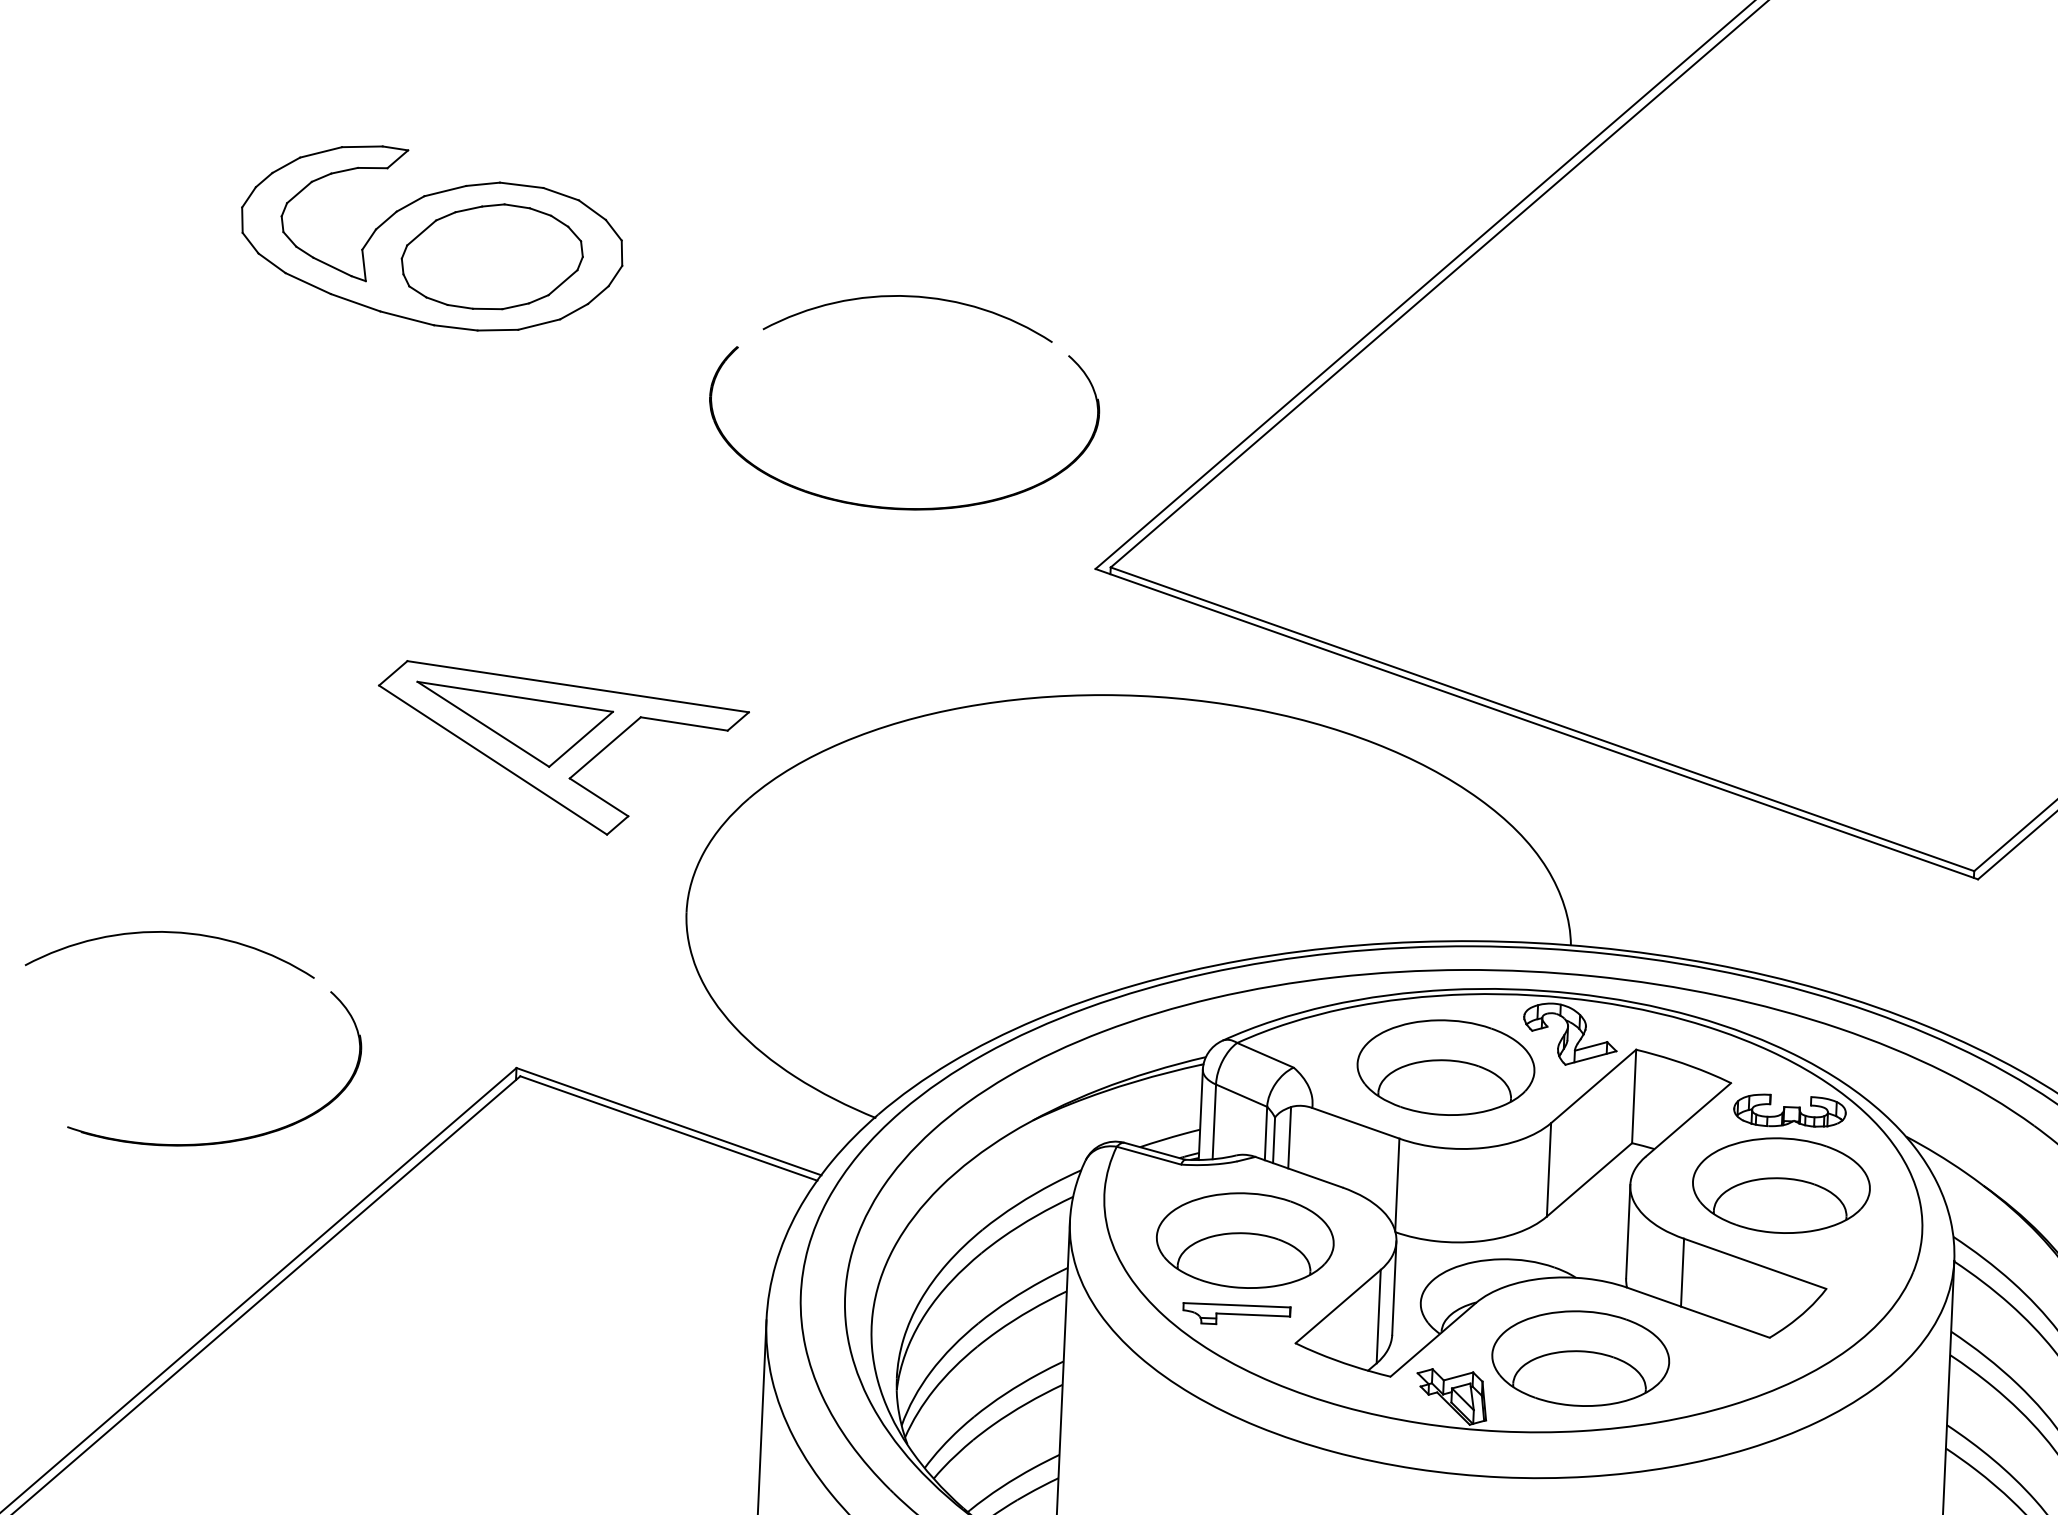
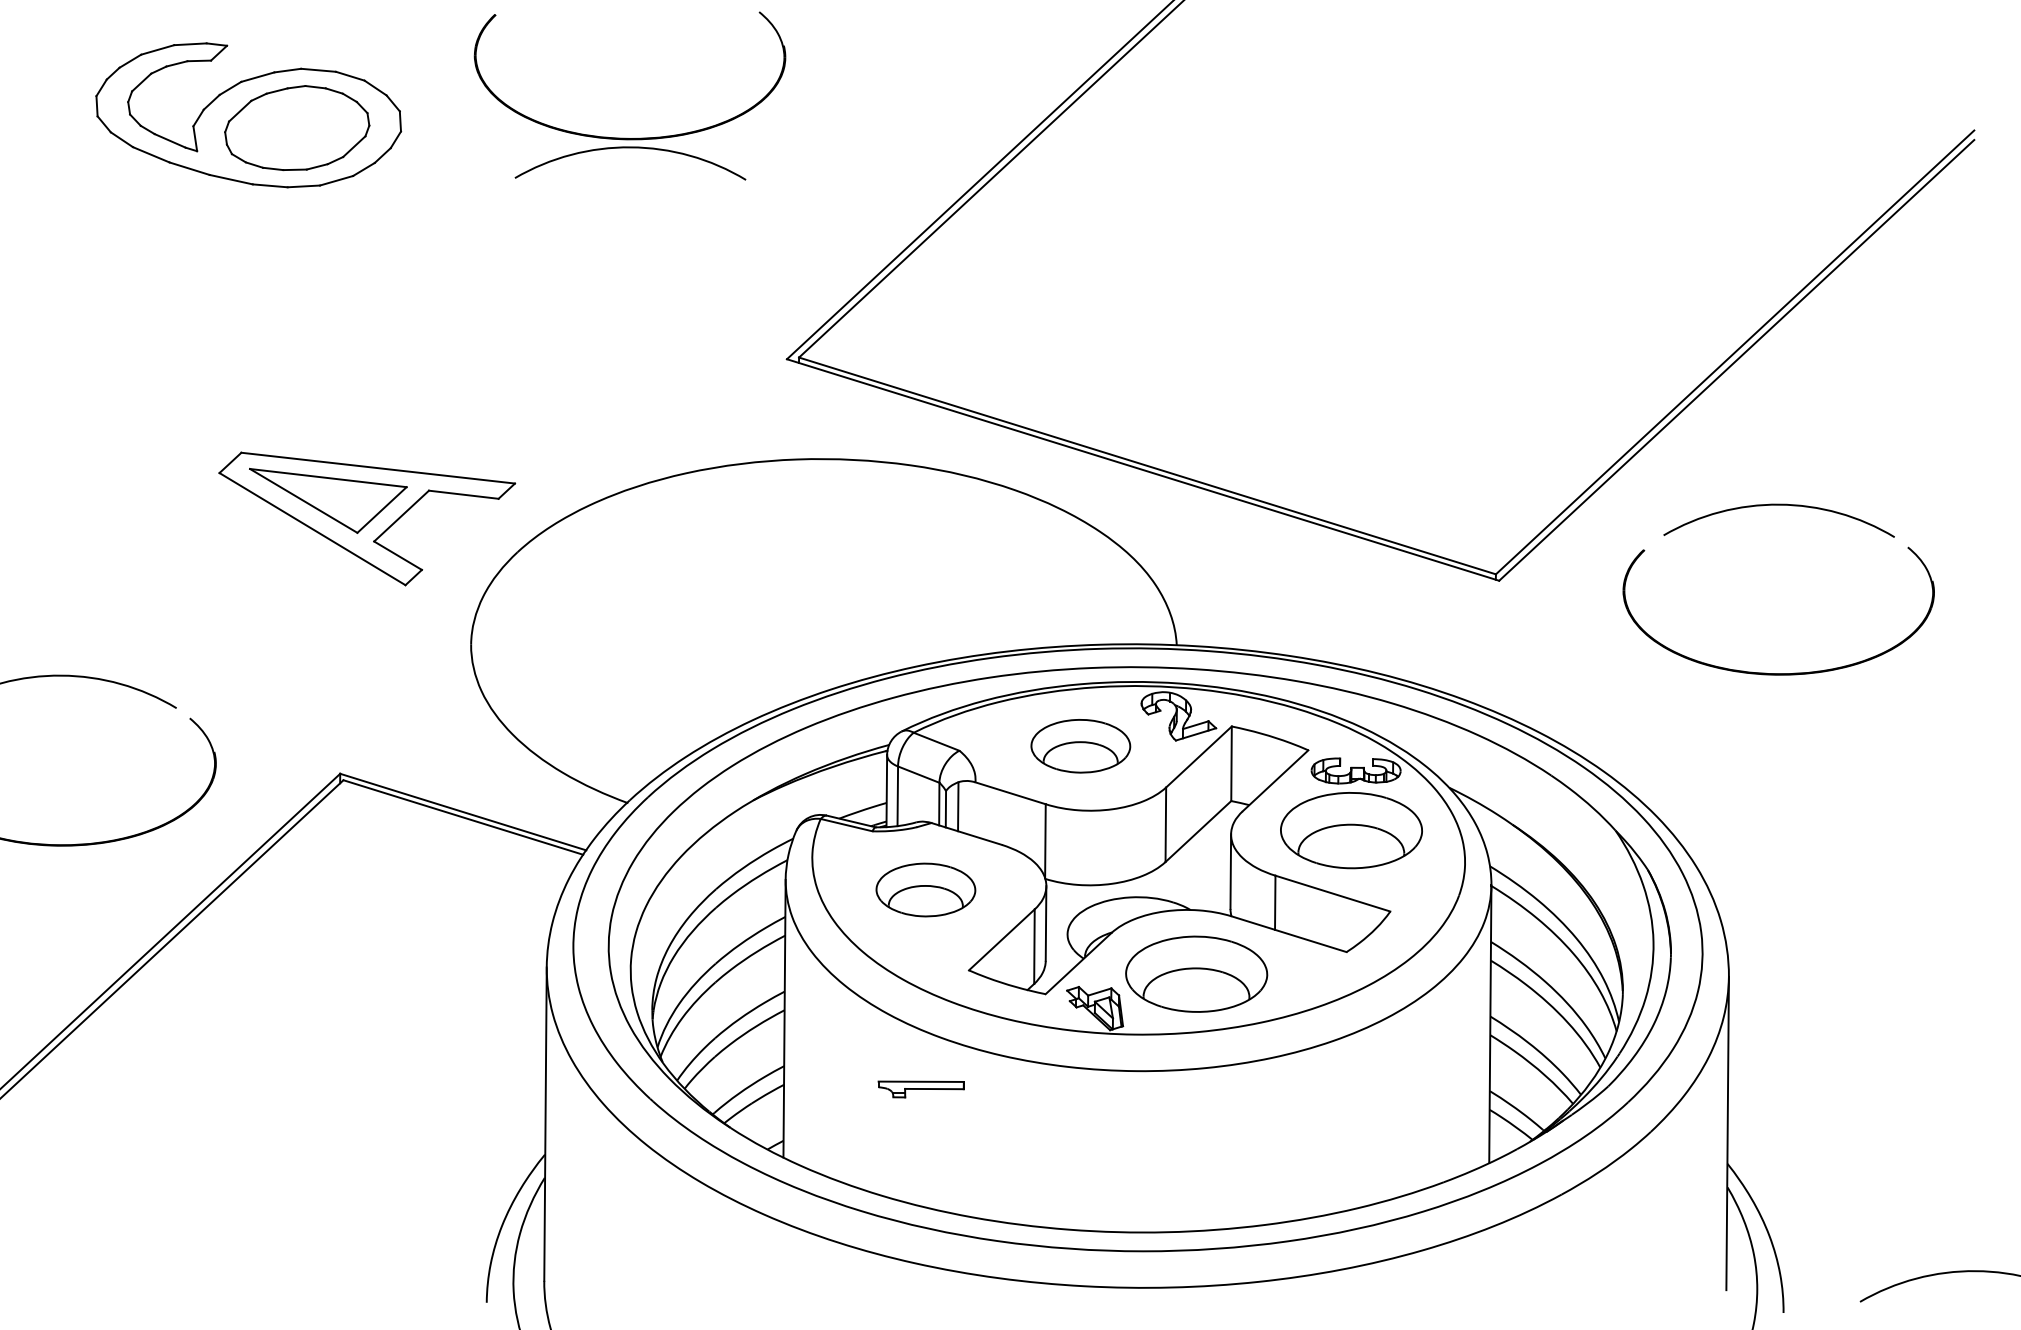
part: (896, 506) -> (626, 137), moved
part: (1445, 1066) -> (1080, 745), size x0.7
part: (1244, 1239) -> (925, 889), size x0.7
part: (1235, 1314) -> (920, 1089), moved

